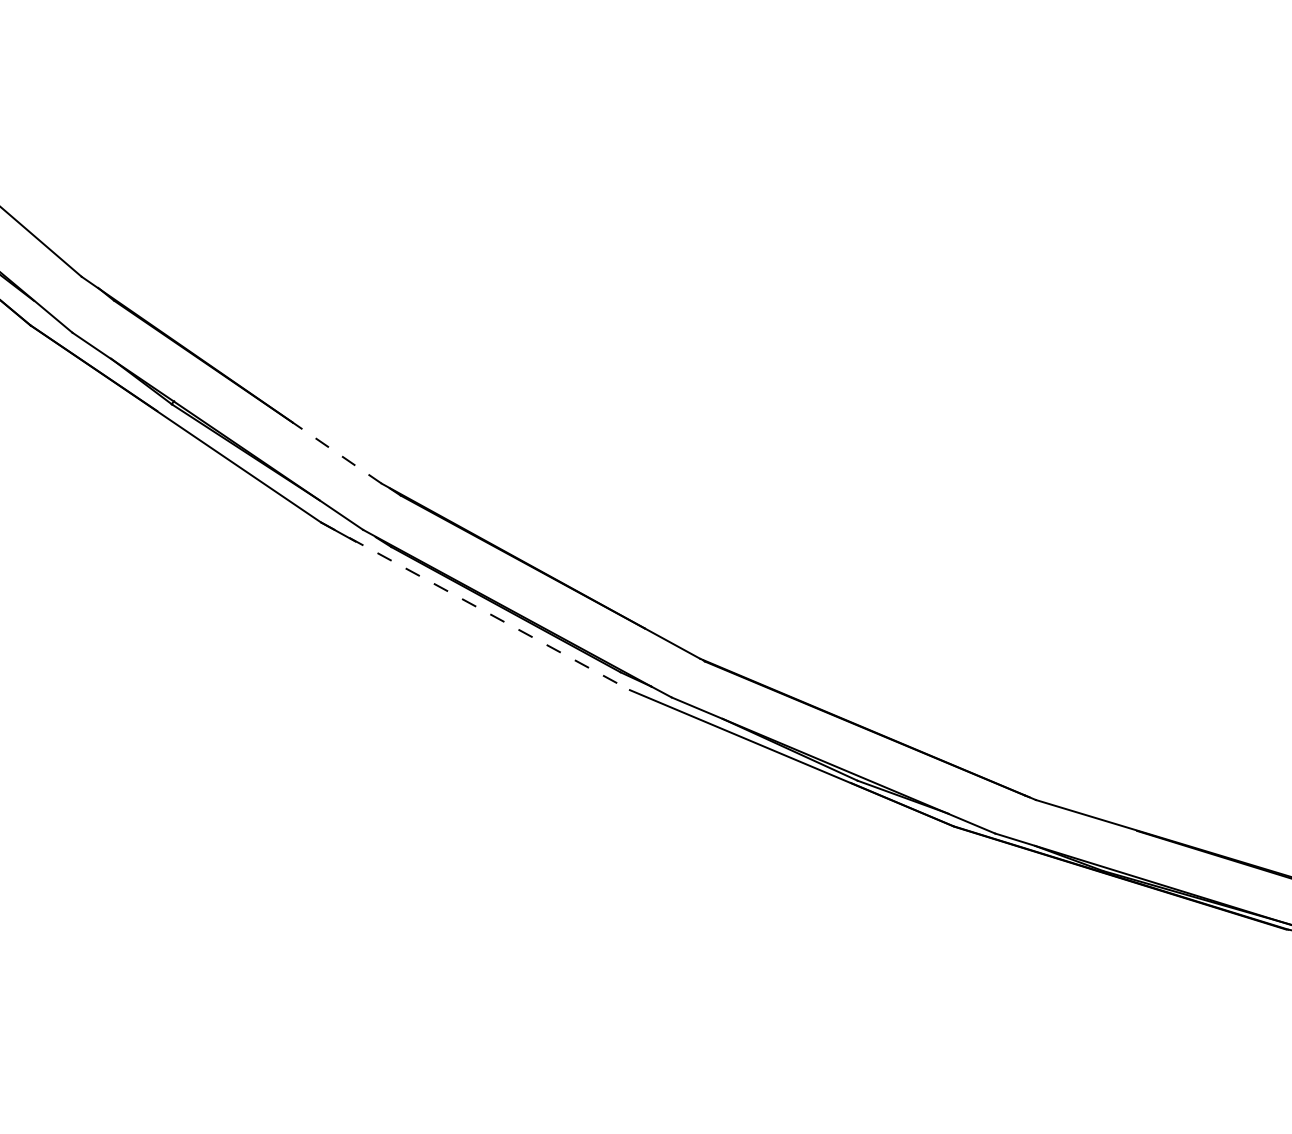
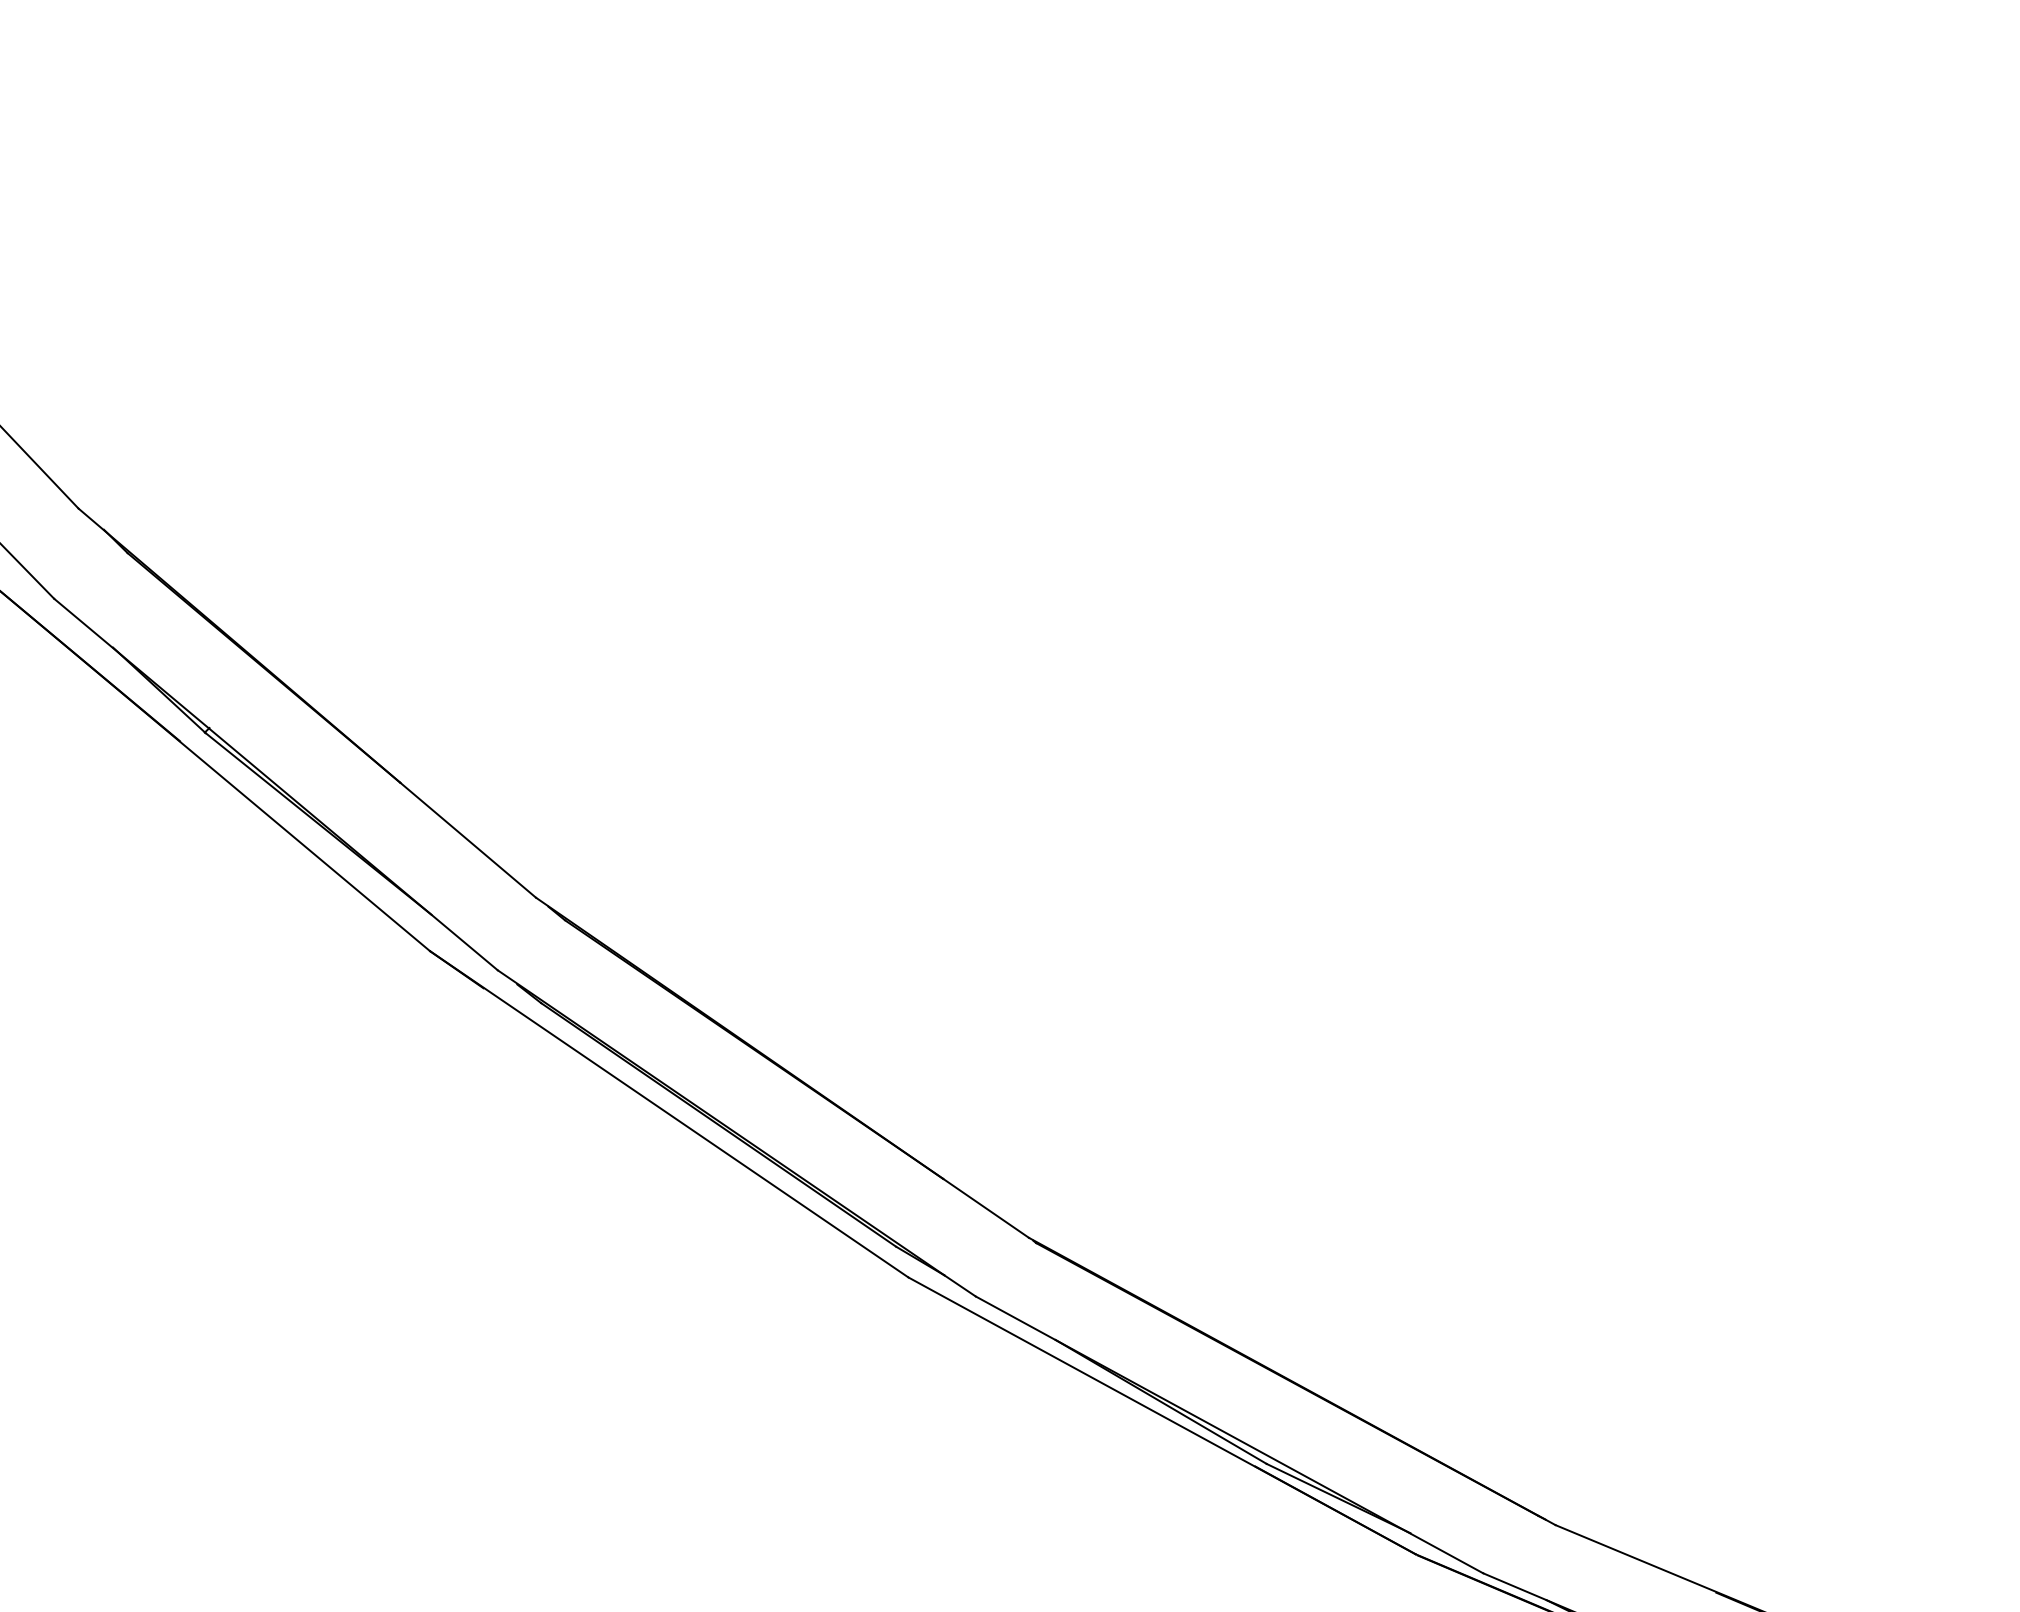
line: (337, 453) -> (468, 840), dashed -> solid
line: (475, 606) -> (669, 1114), dashed -> solid

